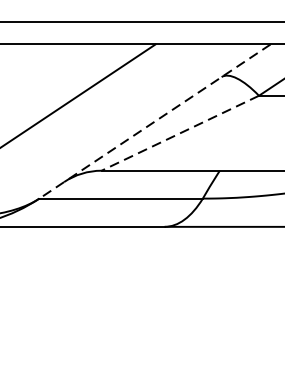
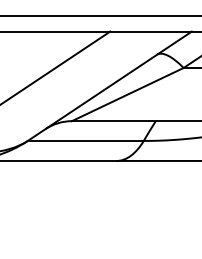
line: (154, 121) -> (109, 86), dashed -> solid
line: (179, 133) -> (127, 94), dashed -> solid

